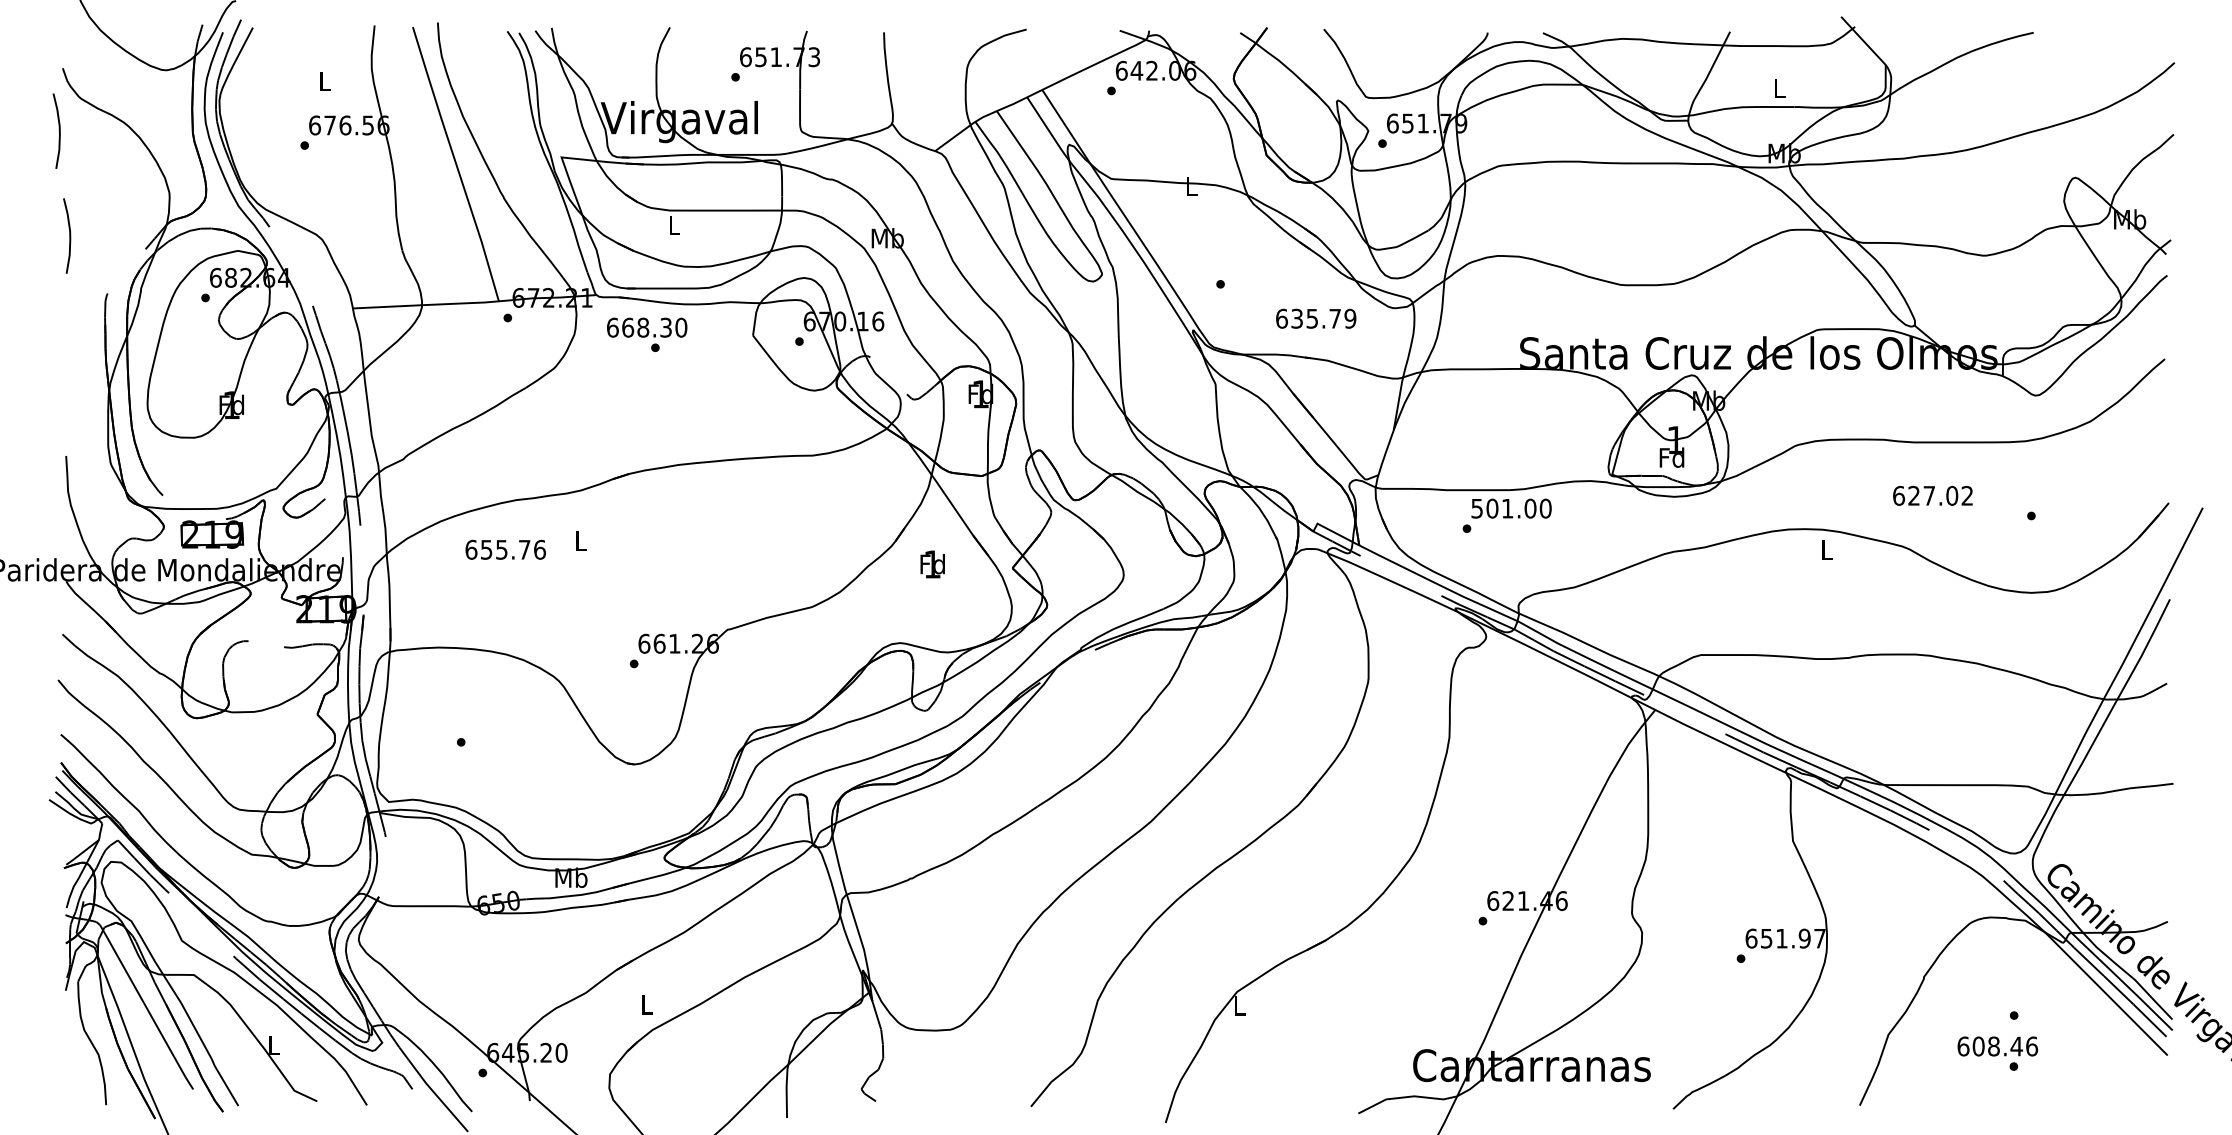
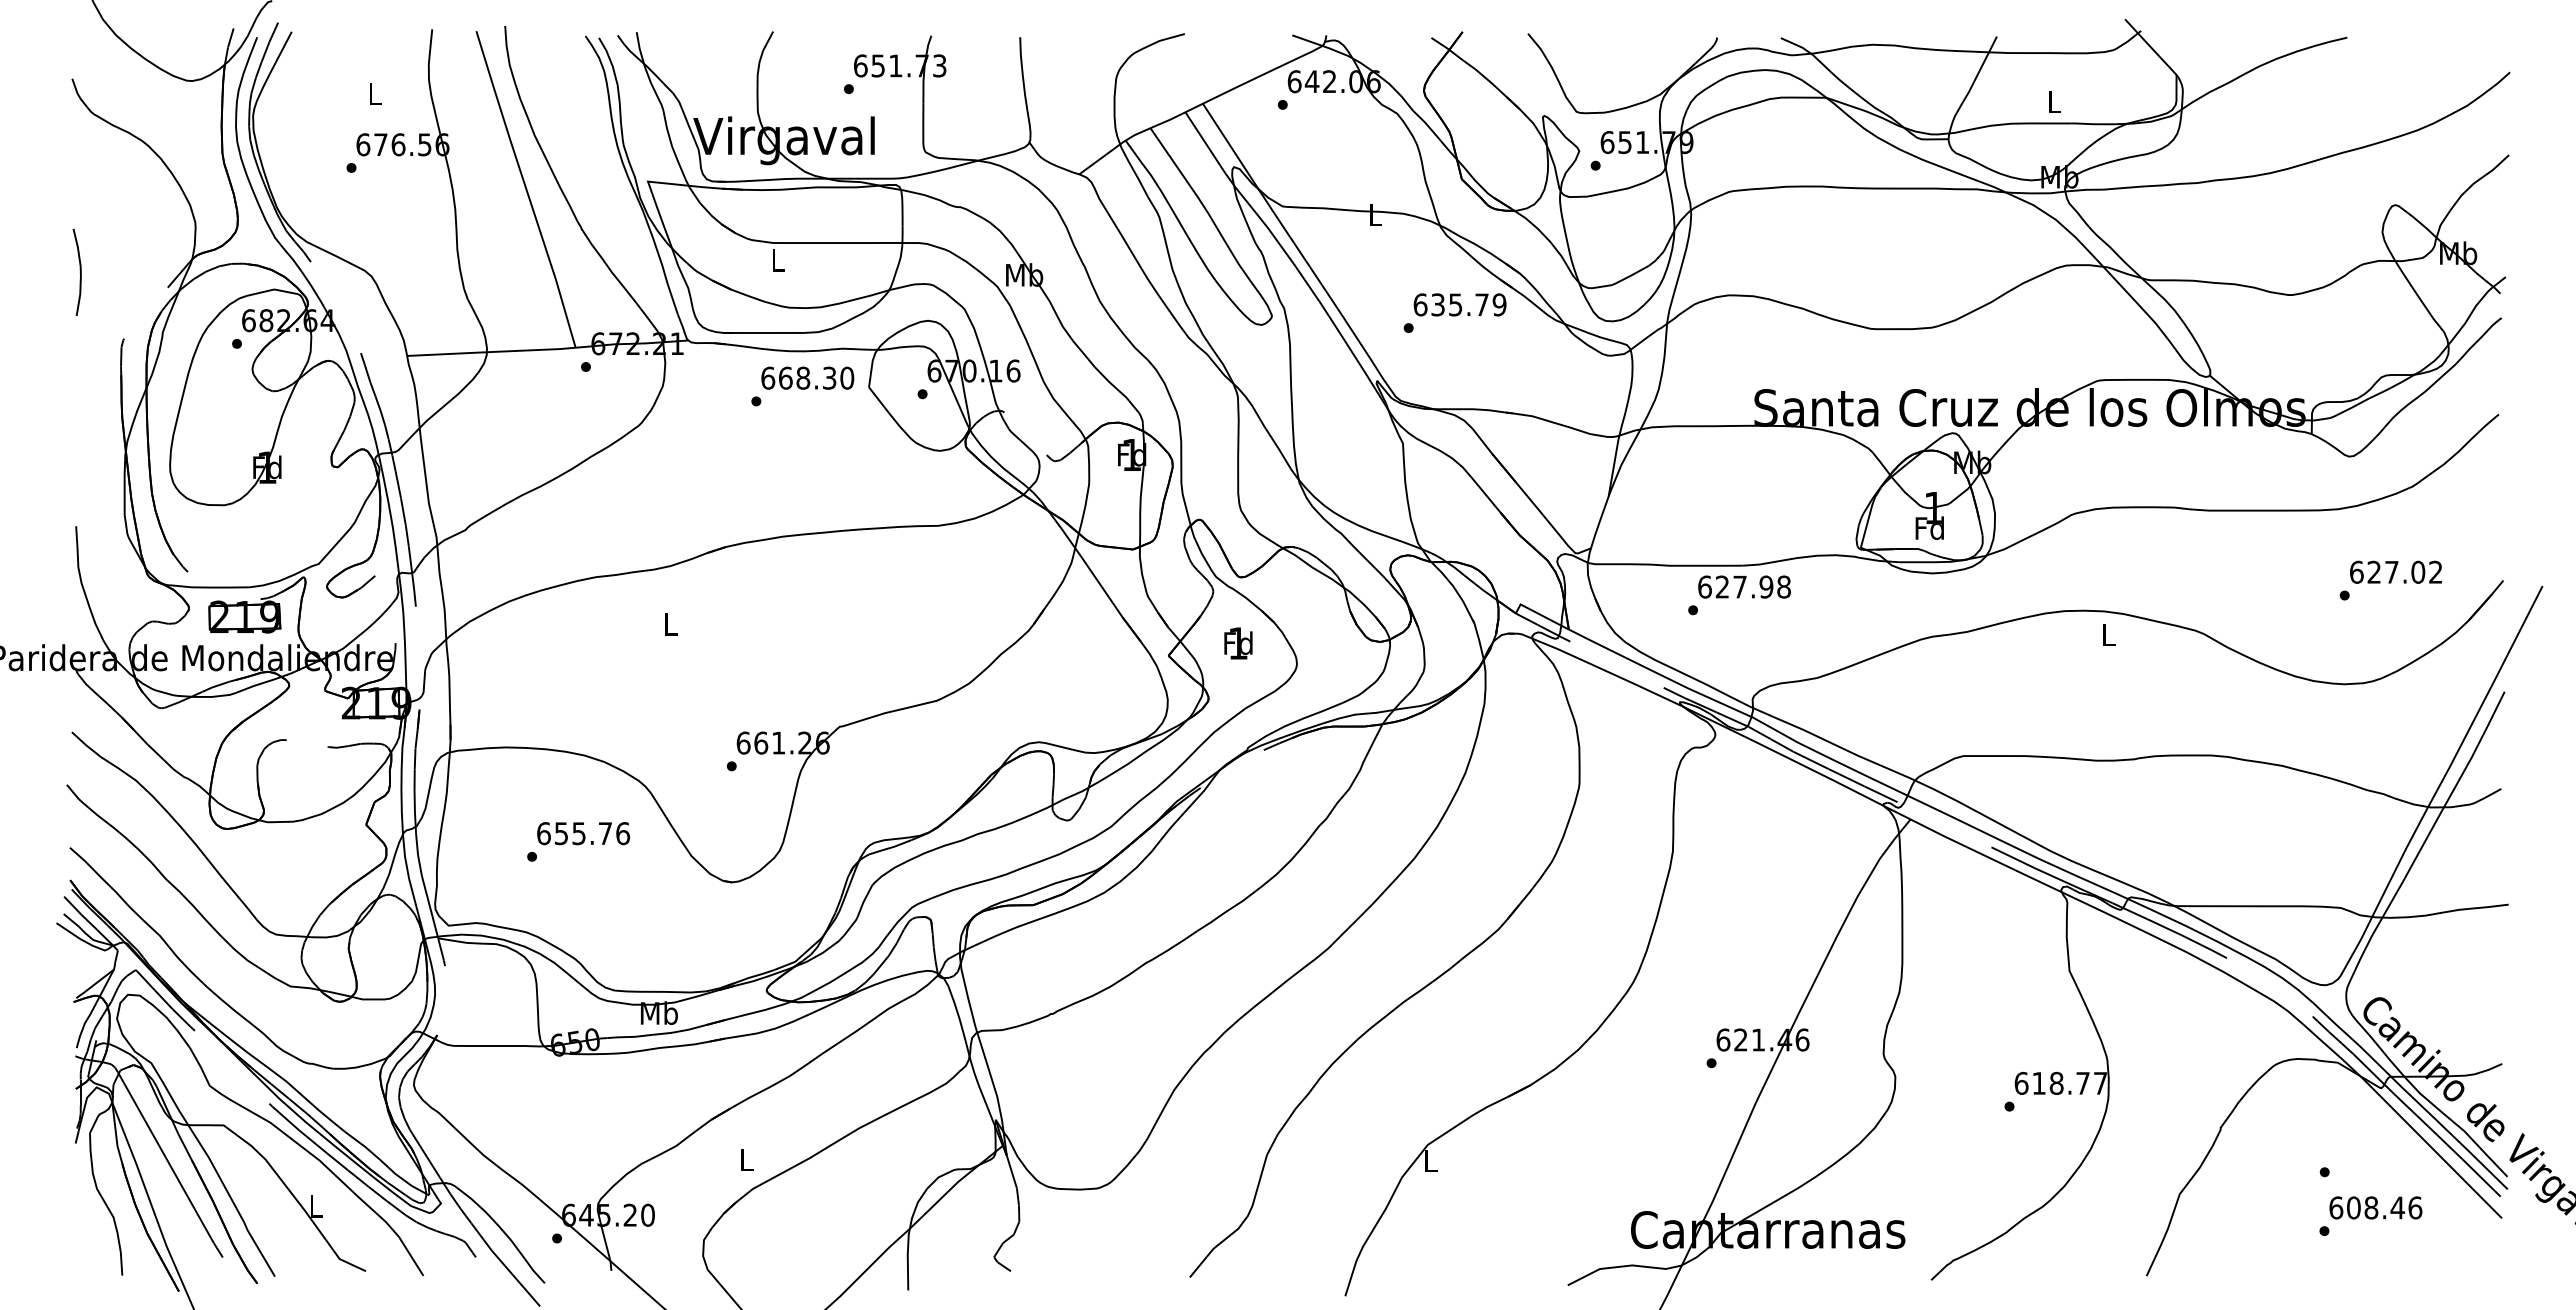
curve: (58, 130) -> (67, 150), removed
text: (1315, 318) -> (1459, 304), moved
text: (646, 327) -> (807, 377), moved
text: (1932, 495) -> (2395, 571), moved
text: (1511, 508) -> (1744, 586), 501.00 -> 627.98
text: (505, 549) -> (583, 833), moved
text: (932, 564) -> (1238, 643), moved
text: (1785, 937) -> (2060, 1082), 651.97 -> 618.77
text: (1997, 1046) -> (2375, 1207), moved

